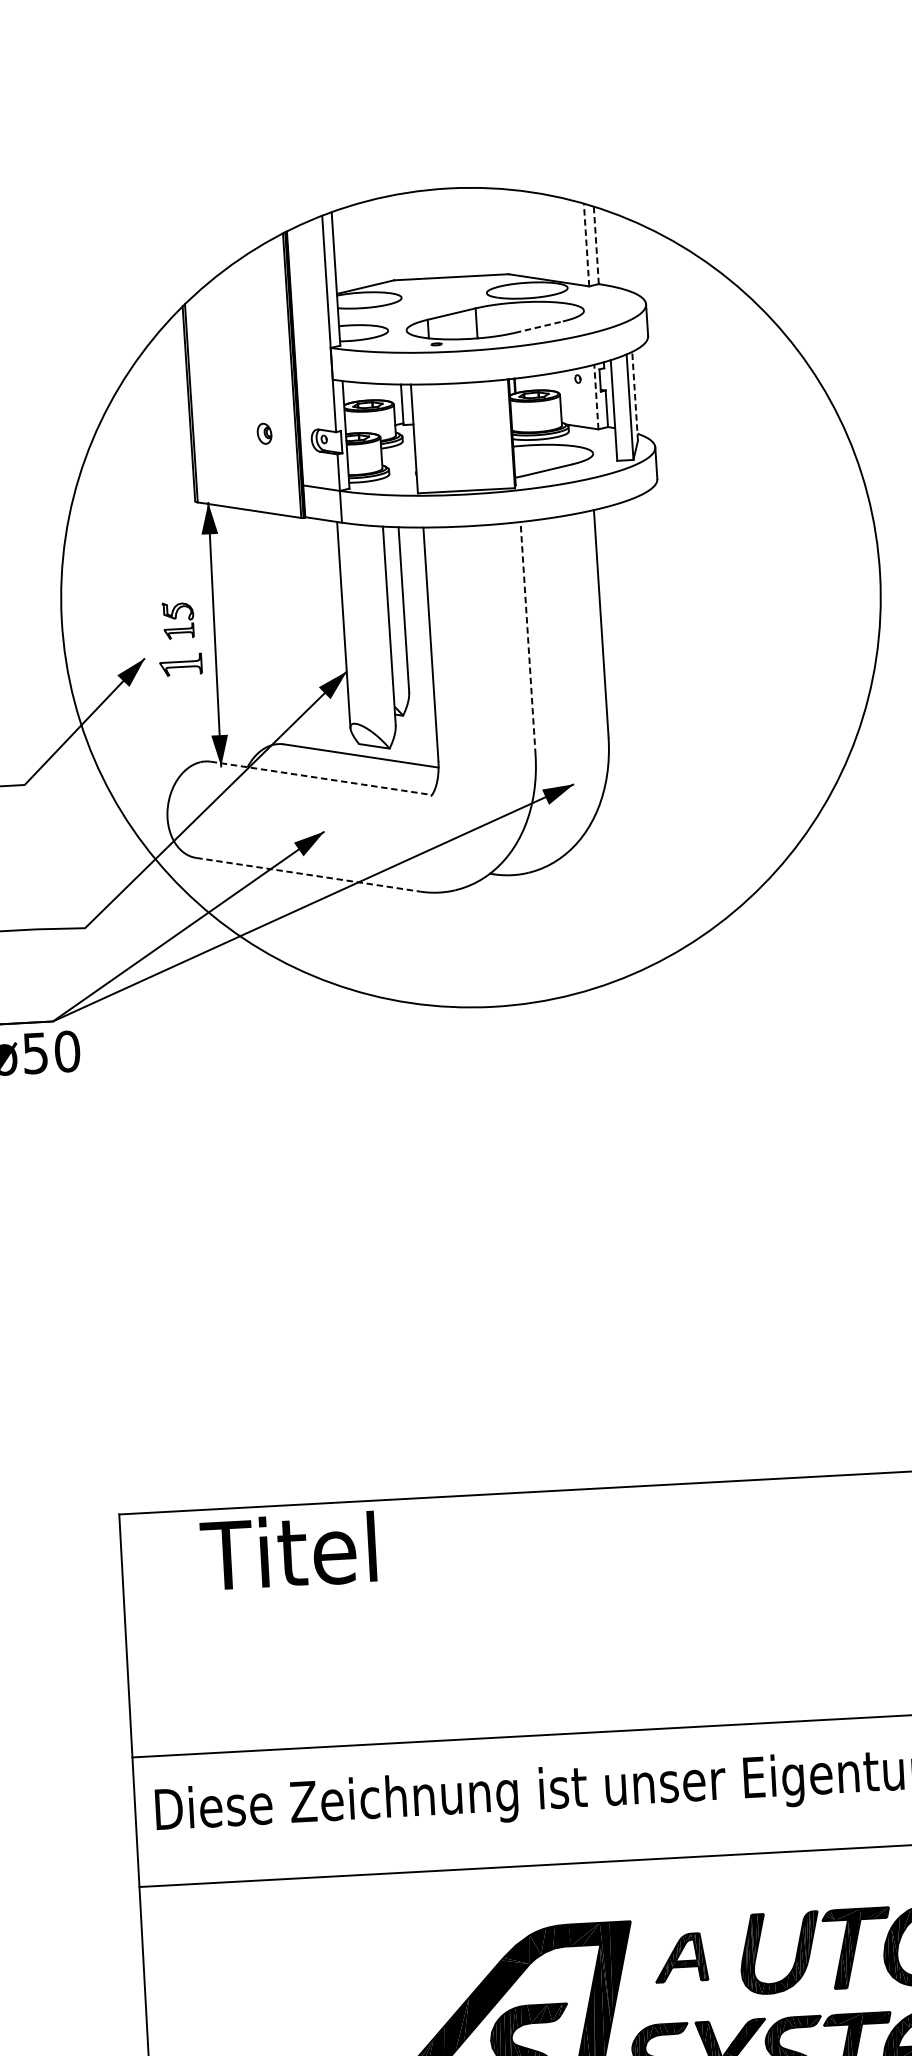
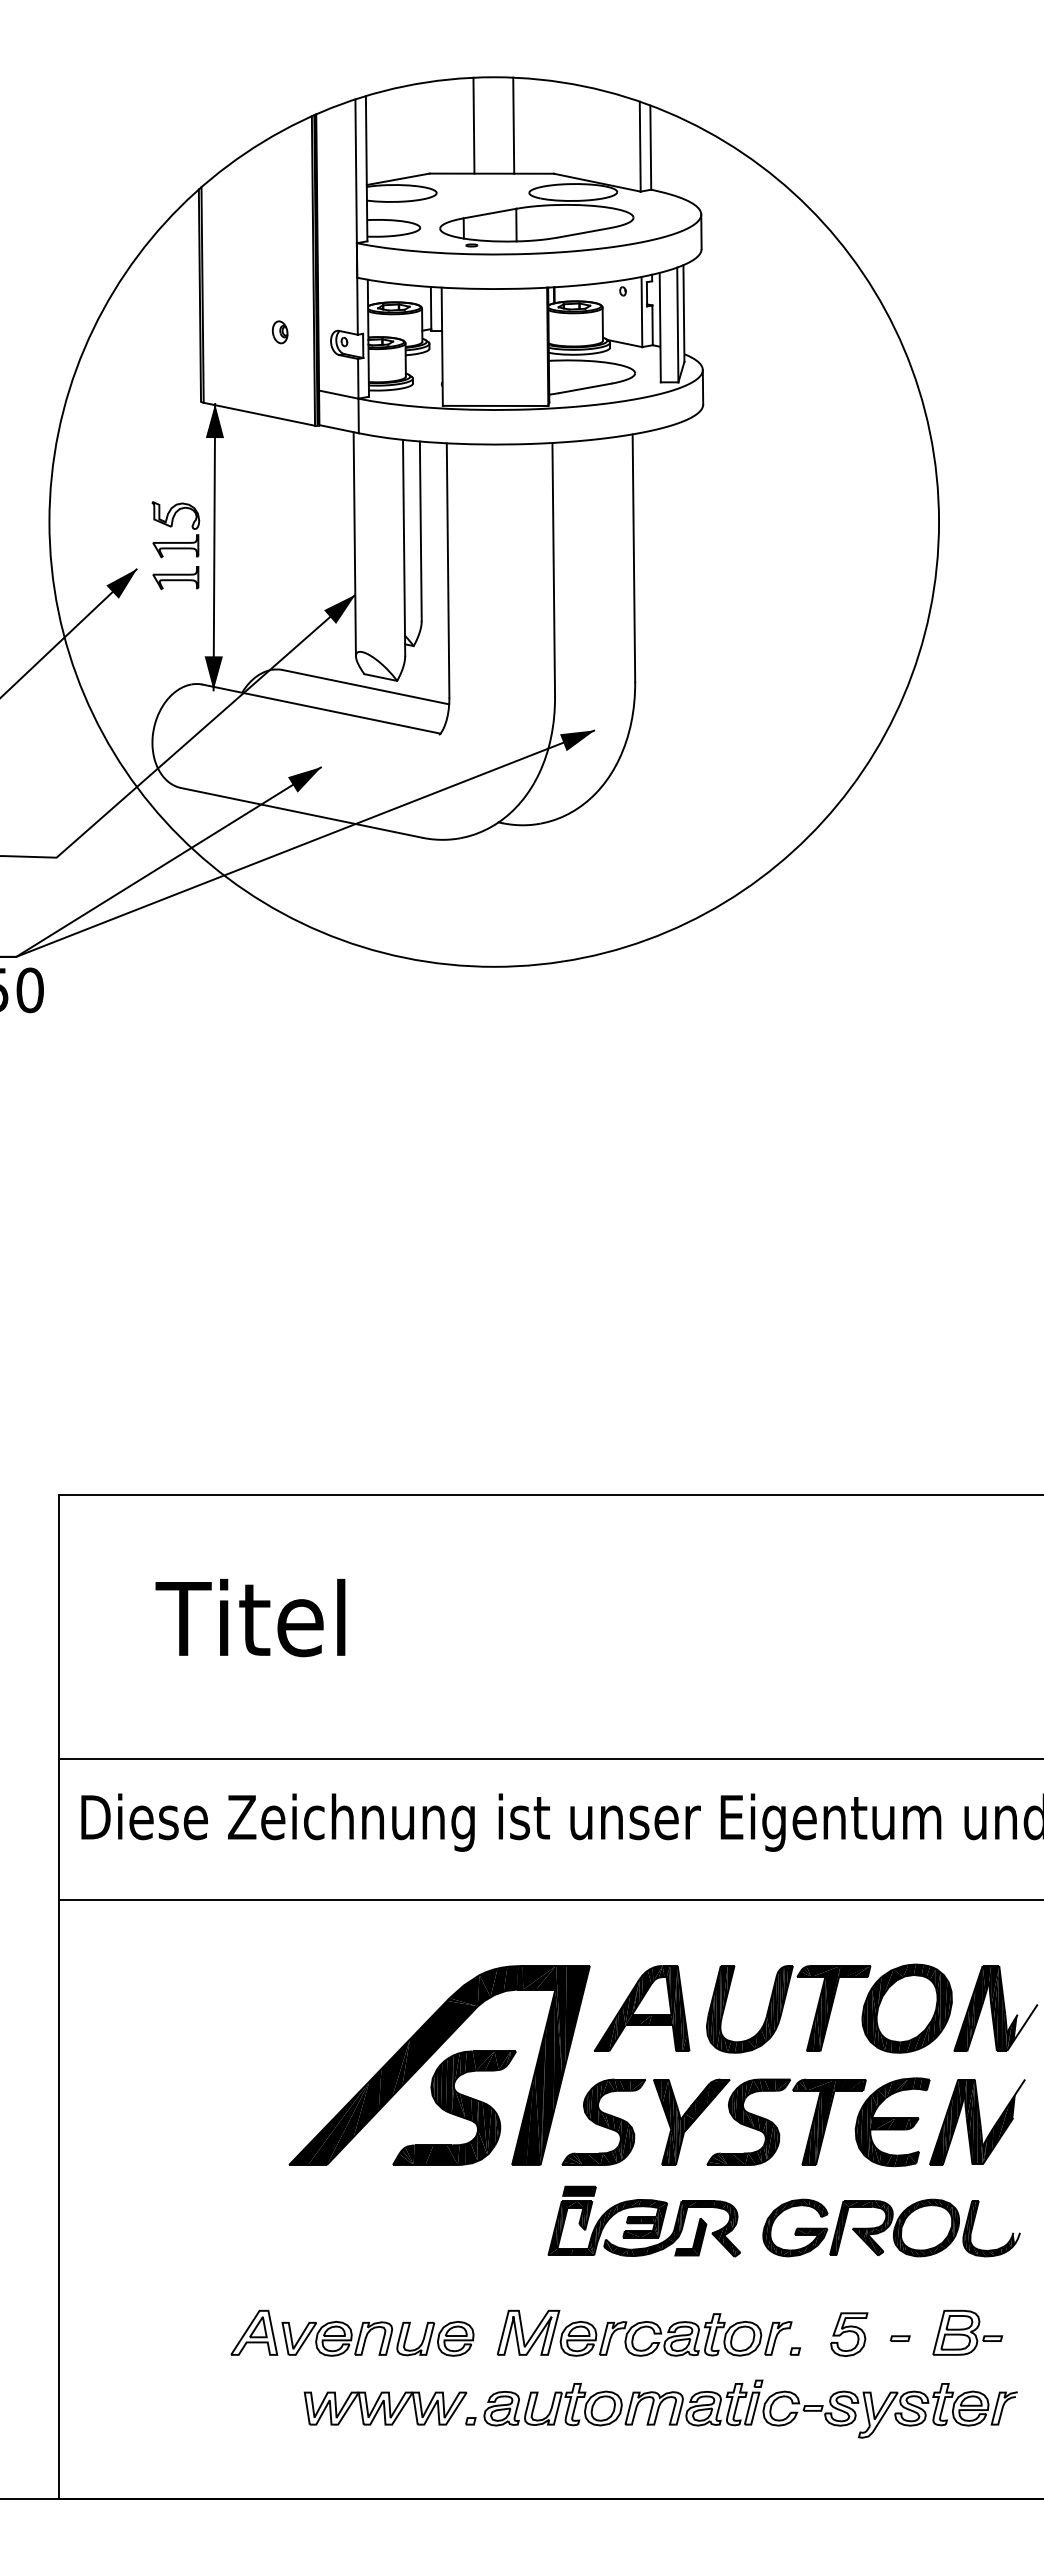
line: (468, 231) -> (513, 125), added
line: (432, 233) -> (473, 125), added
line: (586, 244) -> (640, 146), dashed -> solid
line: (596, 245) -> (650, 147), dashed -> solid
line: (538, 326) -> (583, 232), dashed -> solid
line: (595, 396) -> (641, 311), dashed -> solid
line: (634, 396) -> (683, 313), dashed -> solid
part: (178, 620) -> (175, 529), size x1.43
line: (527, 638) -> (553, 569), dashed -> solid
line: (322, 778) -> (322, 709), dashed -> solid
line: (309, 875) -> (302, 813), dashed -> solid
text: (288, 1550) -> (250, 1617), moved
part: (680, 1957) -> (641, 2008), size x1.67

